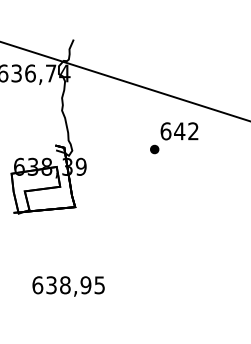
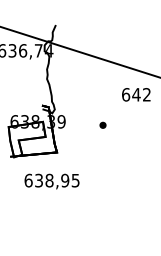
part: (154, 149) -> (102, 125), moved
text: (68, 286) -> (51, 181), moved

